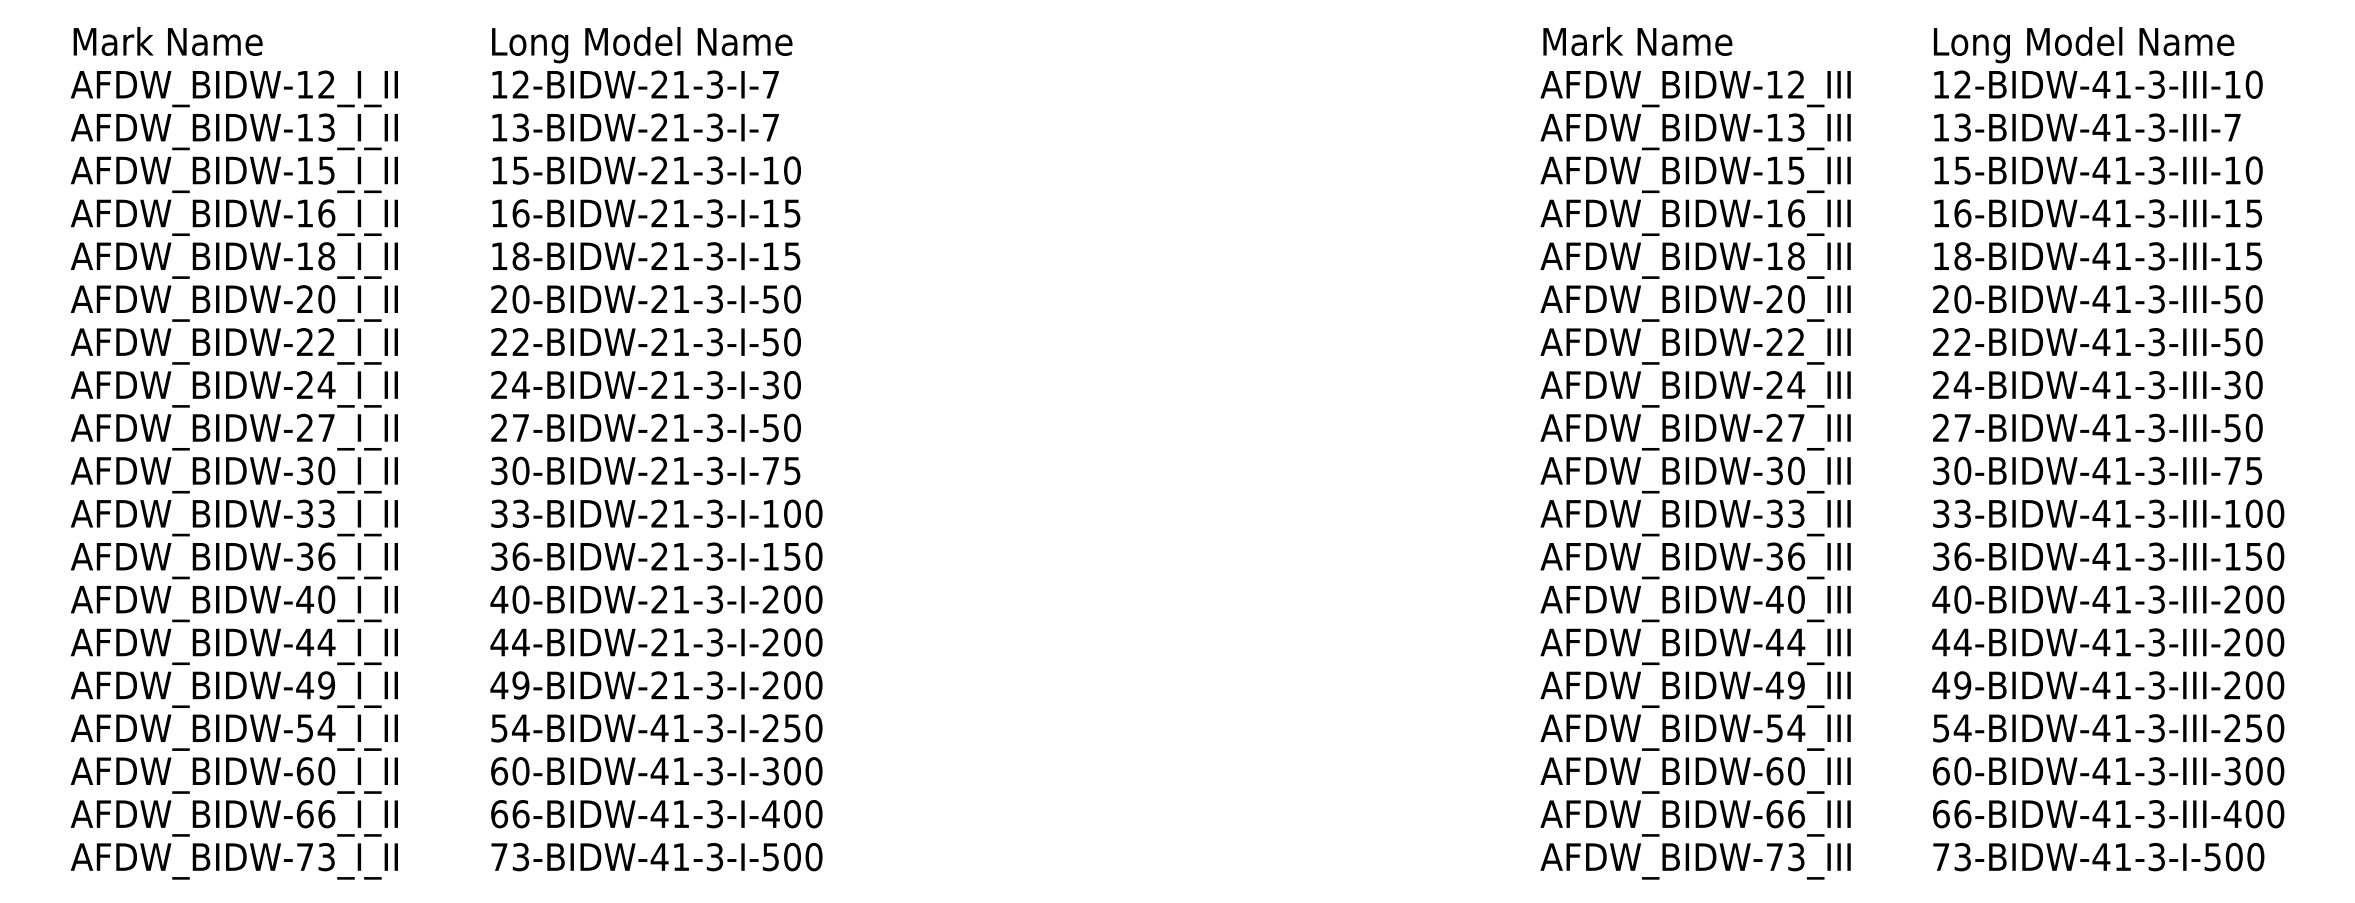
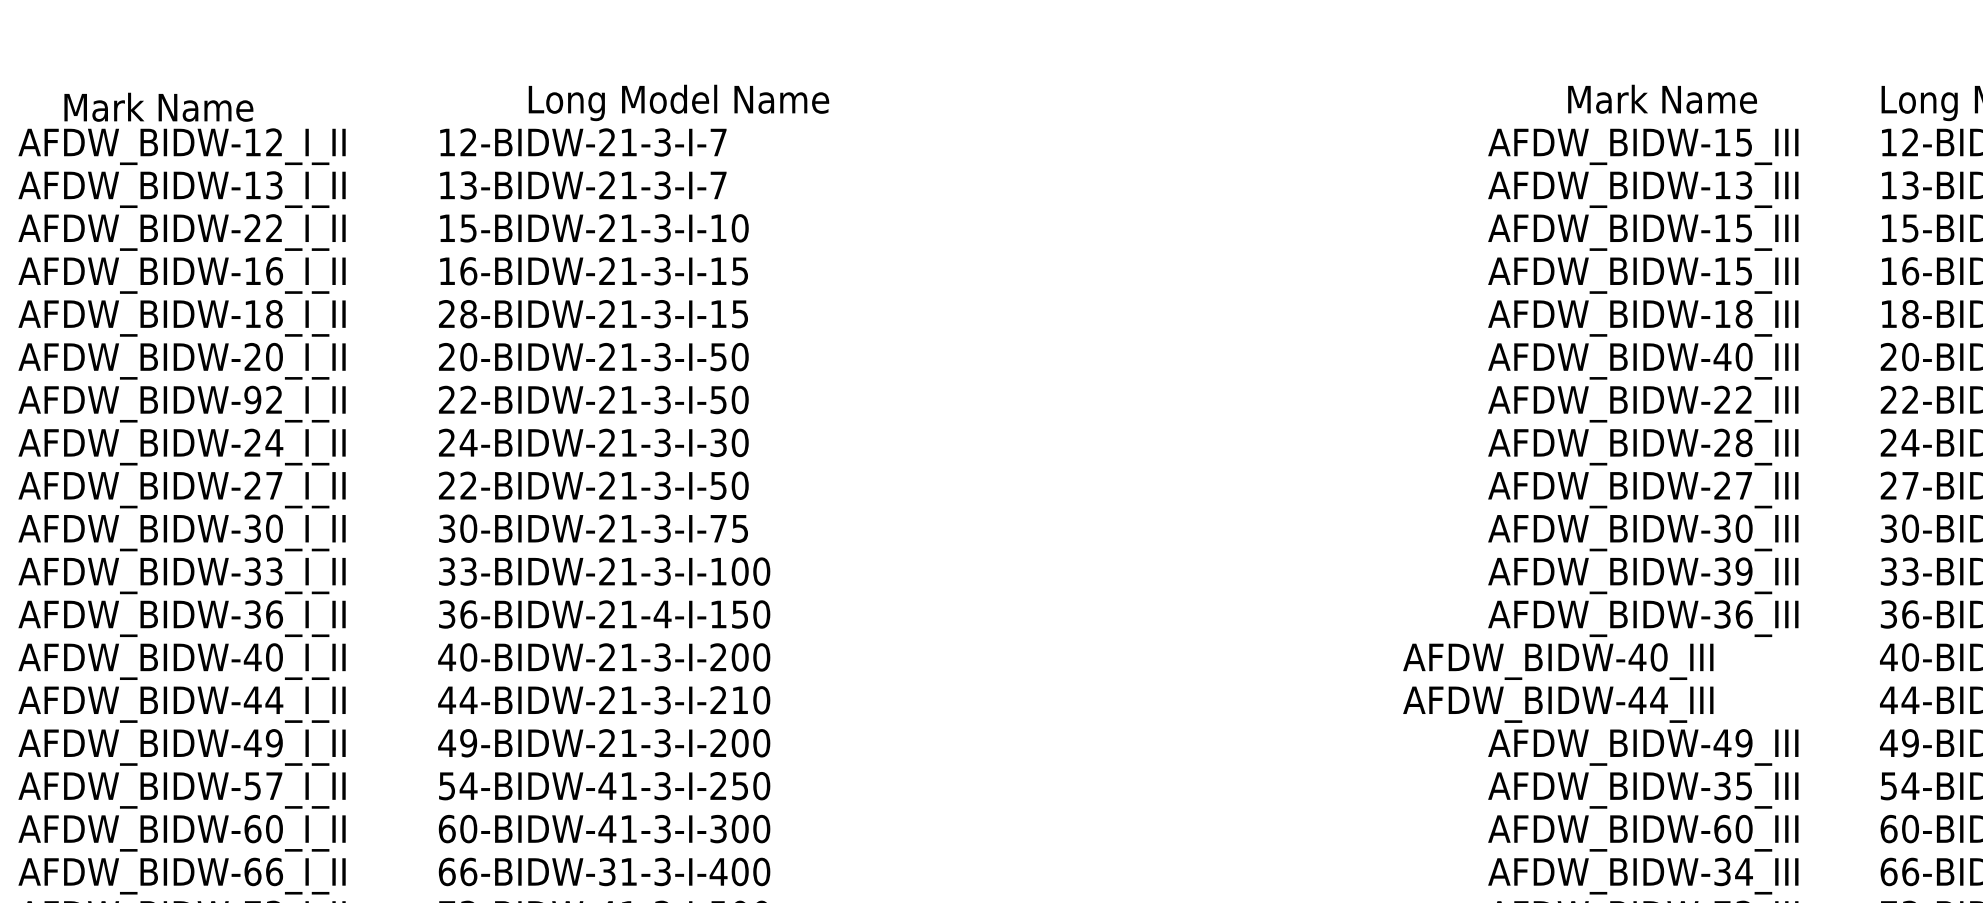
text: (167, 41) -> (158, 107), moved
text: (1637, 41) -> (1662, 99), moved
text: (642, 45) -> (679, 103), moved
text: (1796, 84) -> (1744, 142), AFDW_BIDW-12_III -> AFDW_BIDW-15_III
text: (315, 170) -> (263, 228), AFDW_BIDW-15_I_II -> AFDW_BIDW-22_I_II
text: (1796, 213) -> (1744, 271), AFDW_BIDW-16_III -> AFDW_BIDW-15_III
text: (499, 255) -> (447, 313), 18-BIDW-21-3-I-15 -> 28-BIDW-21-3-I-15
text: (1774, 298) -> (1722, 356), AFDW_BIDW-20_III -> AFDW_BIDW-40_III
text: (304, 342) -> (252, 400), AFDW_BIDW-22_I_II -> AFDW_BIDW-92_I_II
text: (1796, 385) -> (1744, 443), AFDW_BIDW-24_III -> AFDW_BIDW-28_III
text: (520, 427) -> (468, 485), 27-BIDW-21-3-I-50 -> 22-BIDW-21-3-I-50
text: (1795, 513) -> (1743, 571), AFDW_BIDW-33_III -> AFDW_BIDW-39_III
text: (714, 556) -> (662, 614), 36-BIDW-21-3-I-150 -> 36-BIDW-21-4-I-150
text: (1695, 624) -> (1558, 682), moved
text: (792, 642) -> (740, 700), 44-BIDW-21-3-I-200 -> 44-BIDW-21-3-I-210
text: (326, 727) -> (274, 785), AFDW_BIDW-54_I_II -> AFDW_BIDW-57_I_II
text: (1786, 728) -> (1734, 786), AFDW_BIDW-54_III -> AFDW_BIDW-35_III
text: (659, 814) -> (607, 872), 66-BIDW-41-3-I-400 -> 66-BIDW-31-3-I-400
text: (1785, 814) -> (1733, 872), AFDW_BIDW-66_III -> AFDW_BIDW-34_III

